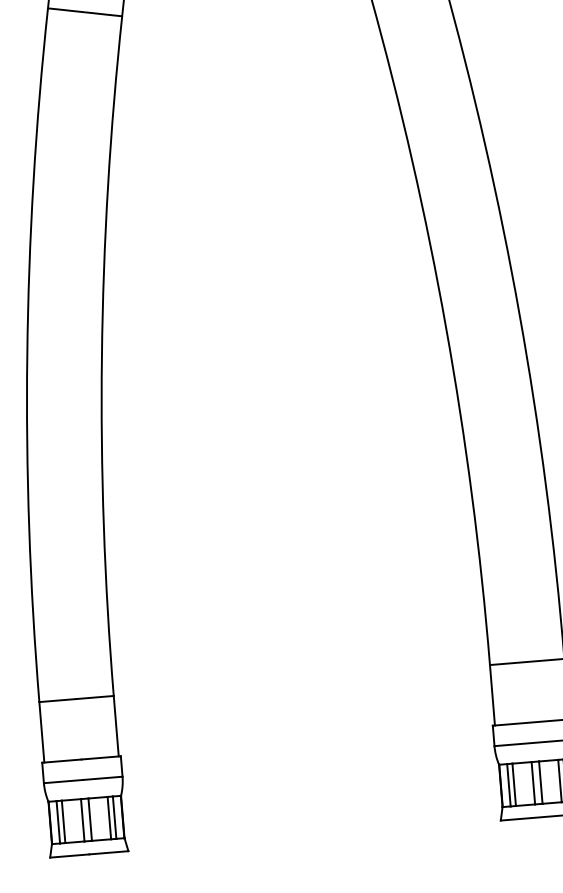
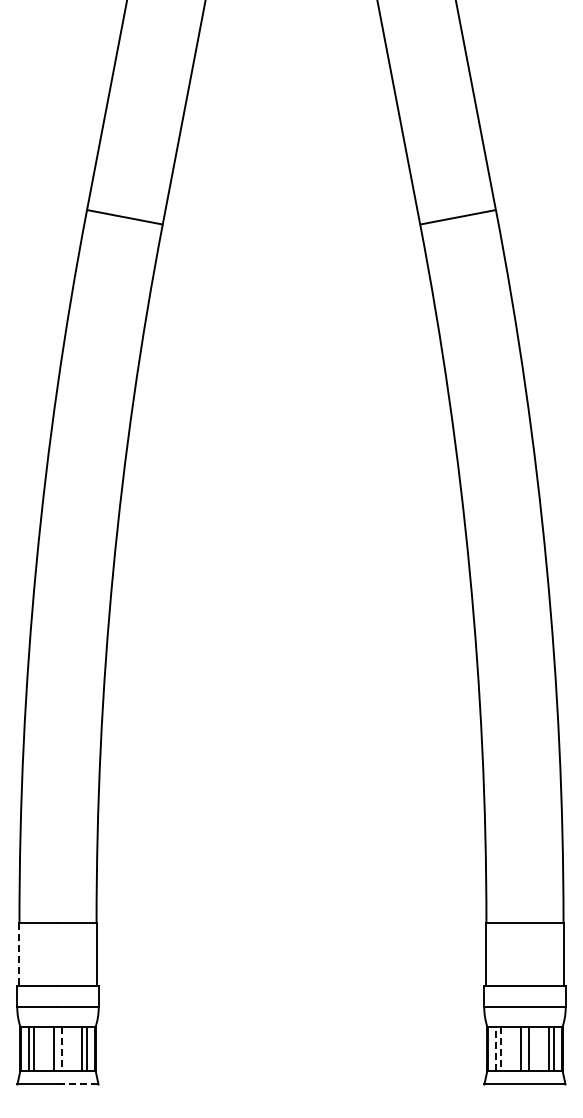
line: (41, 733) -> (19, 955), solid -> dashed
line: (514, 784) -> (501, 1048), solid -> dashed
line: (508, 785) -> (495, 1048), solid -> dashed
line: (89, 819) -> (61, 1048), solid -> dashed
line: (109, 852) -> (78, 1084), solid -> dashed

